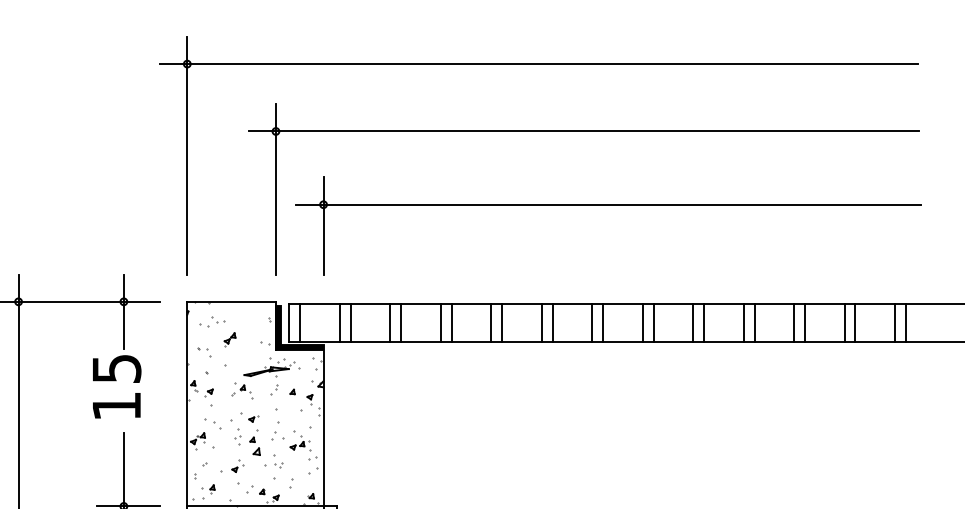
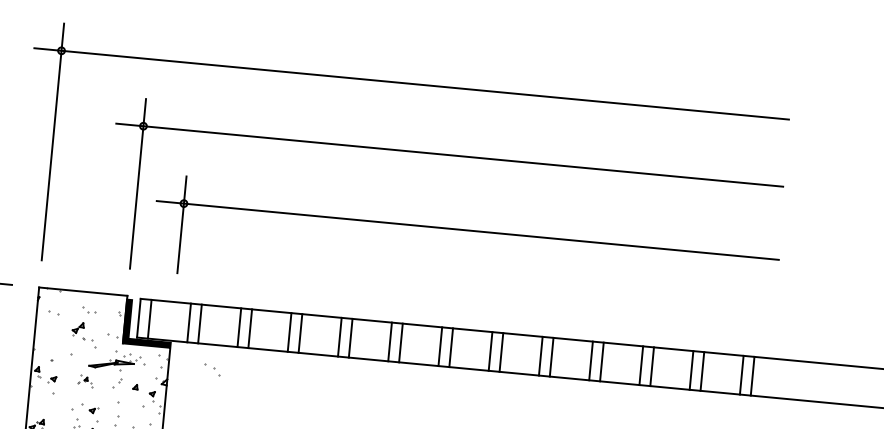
part: (218, 319) -> (89, 309), moved
part: (204, 352) -> (89, 343), moved
part: (242, 390) -> (85, 380), size x0.7
part: (212, 423) -> (212, 369), moved

